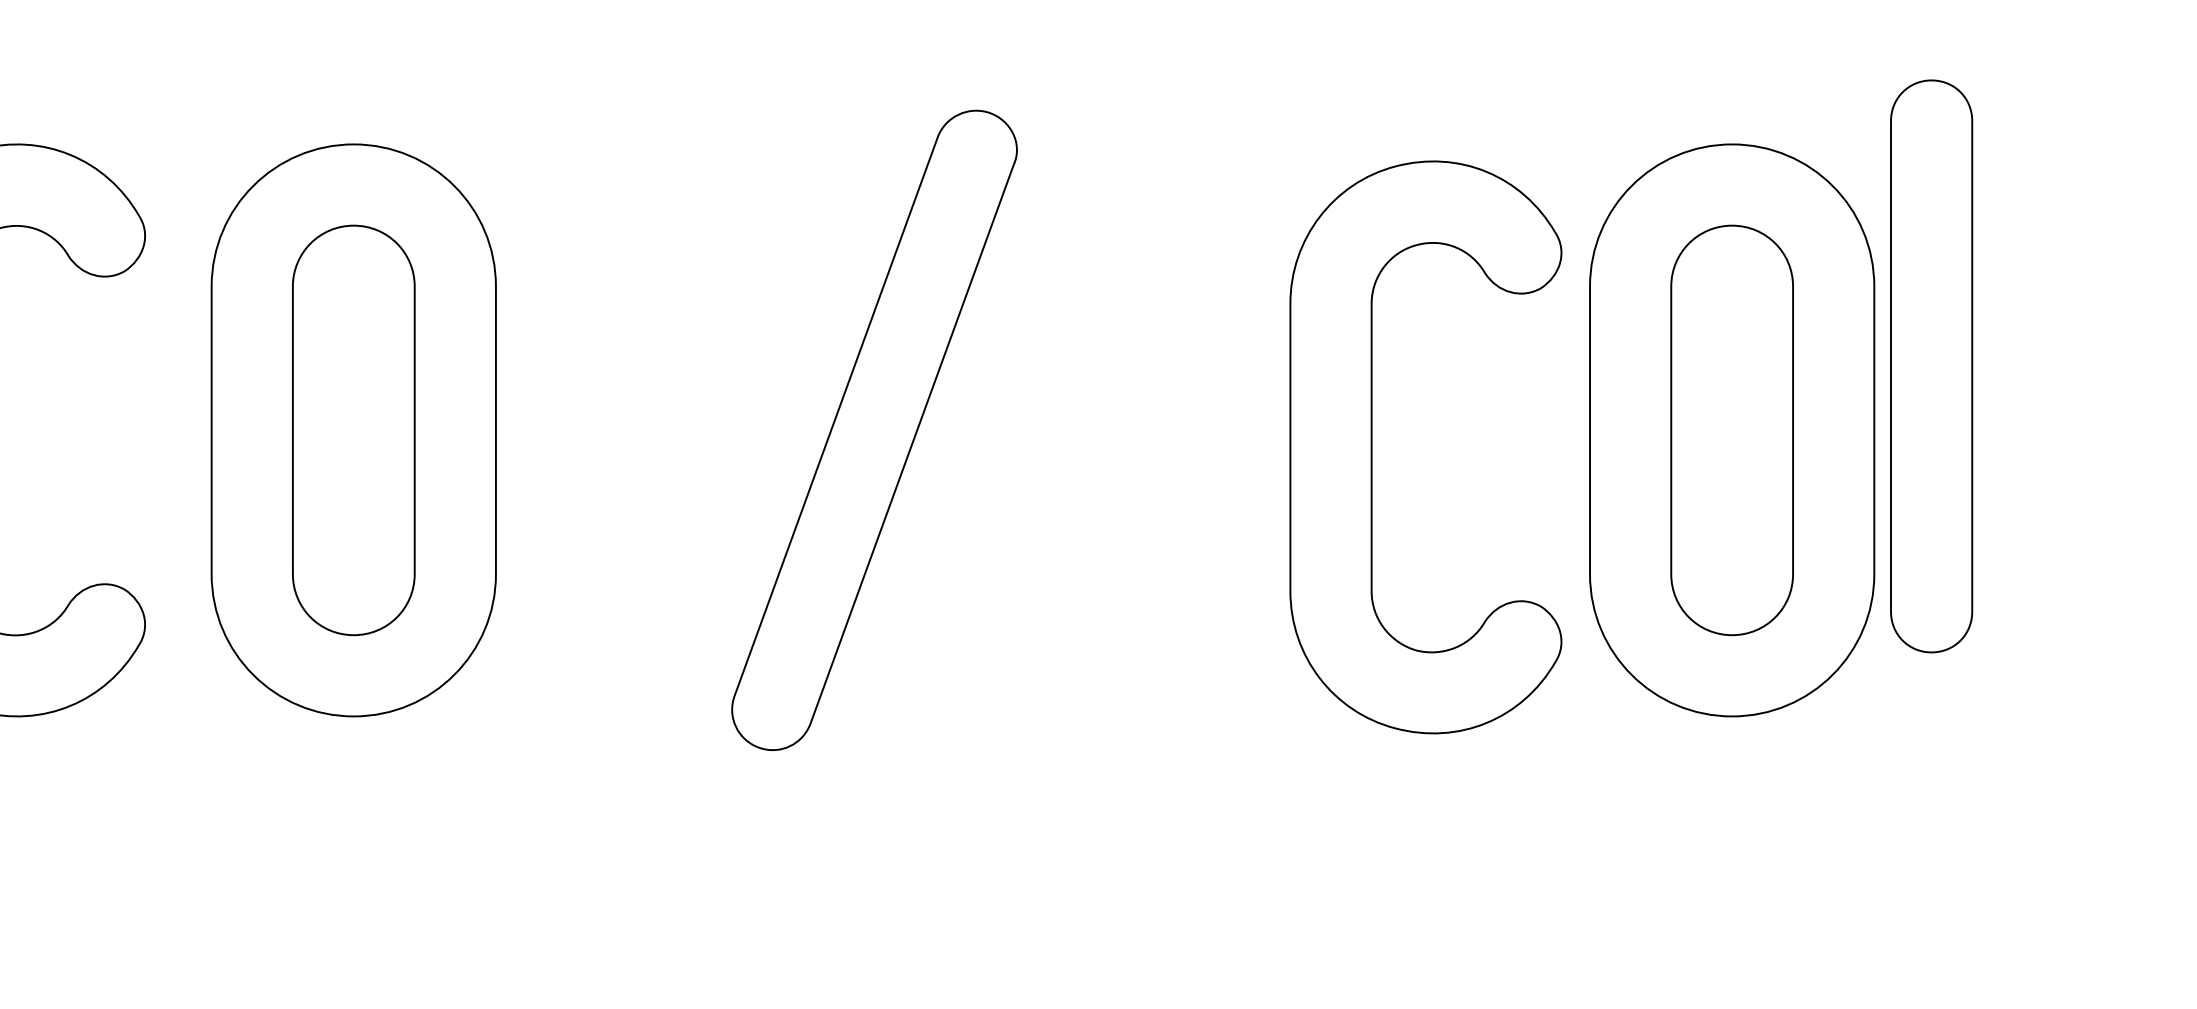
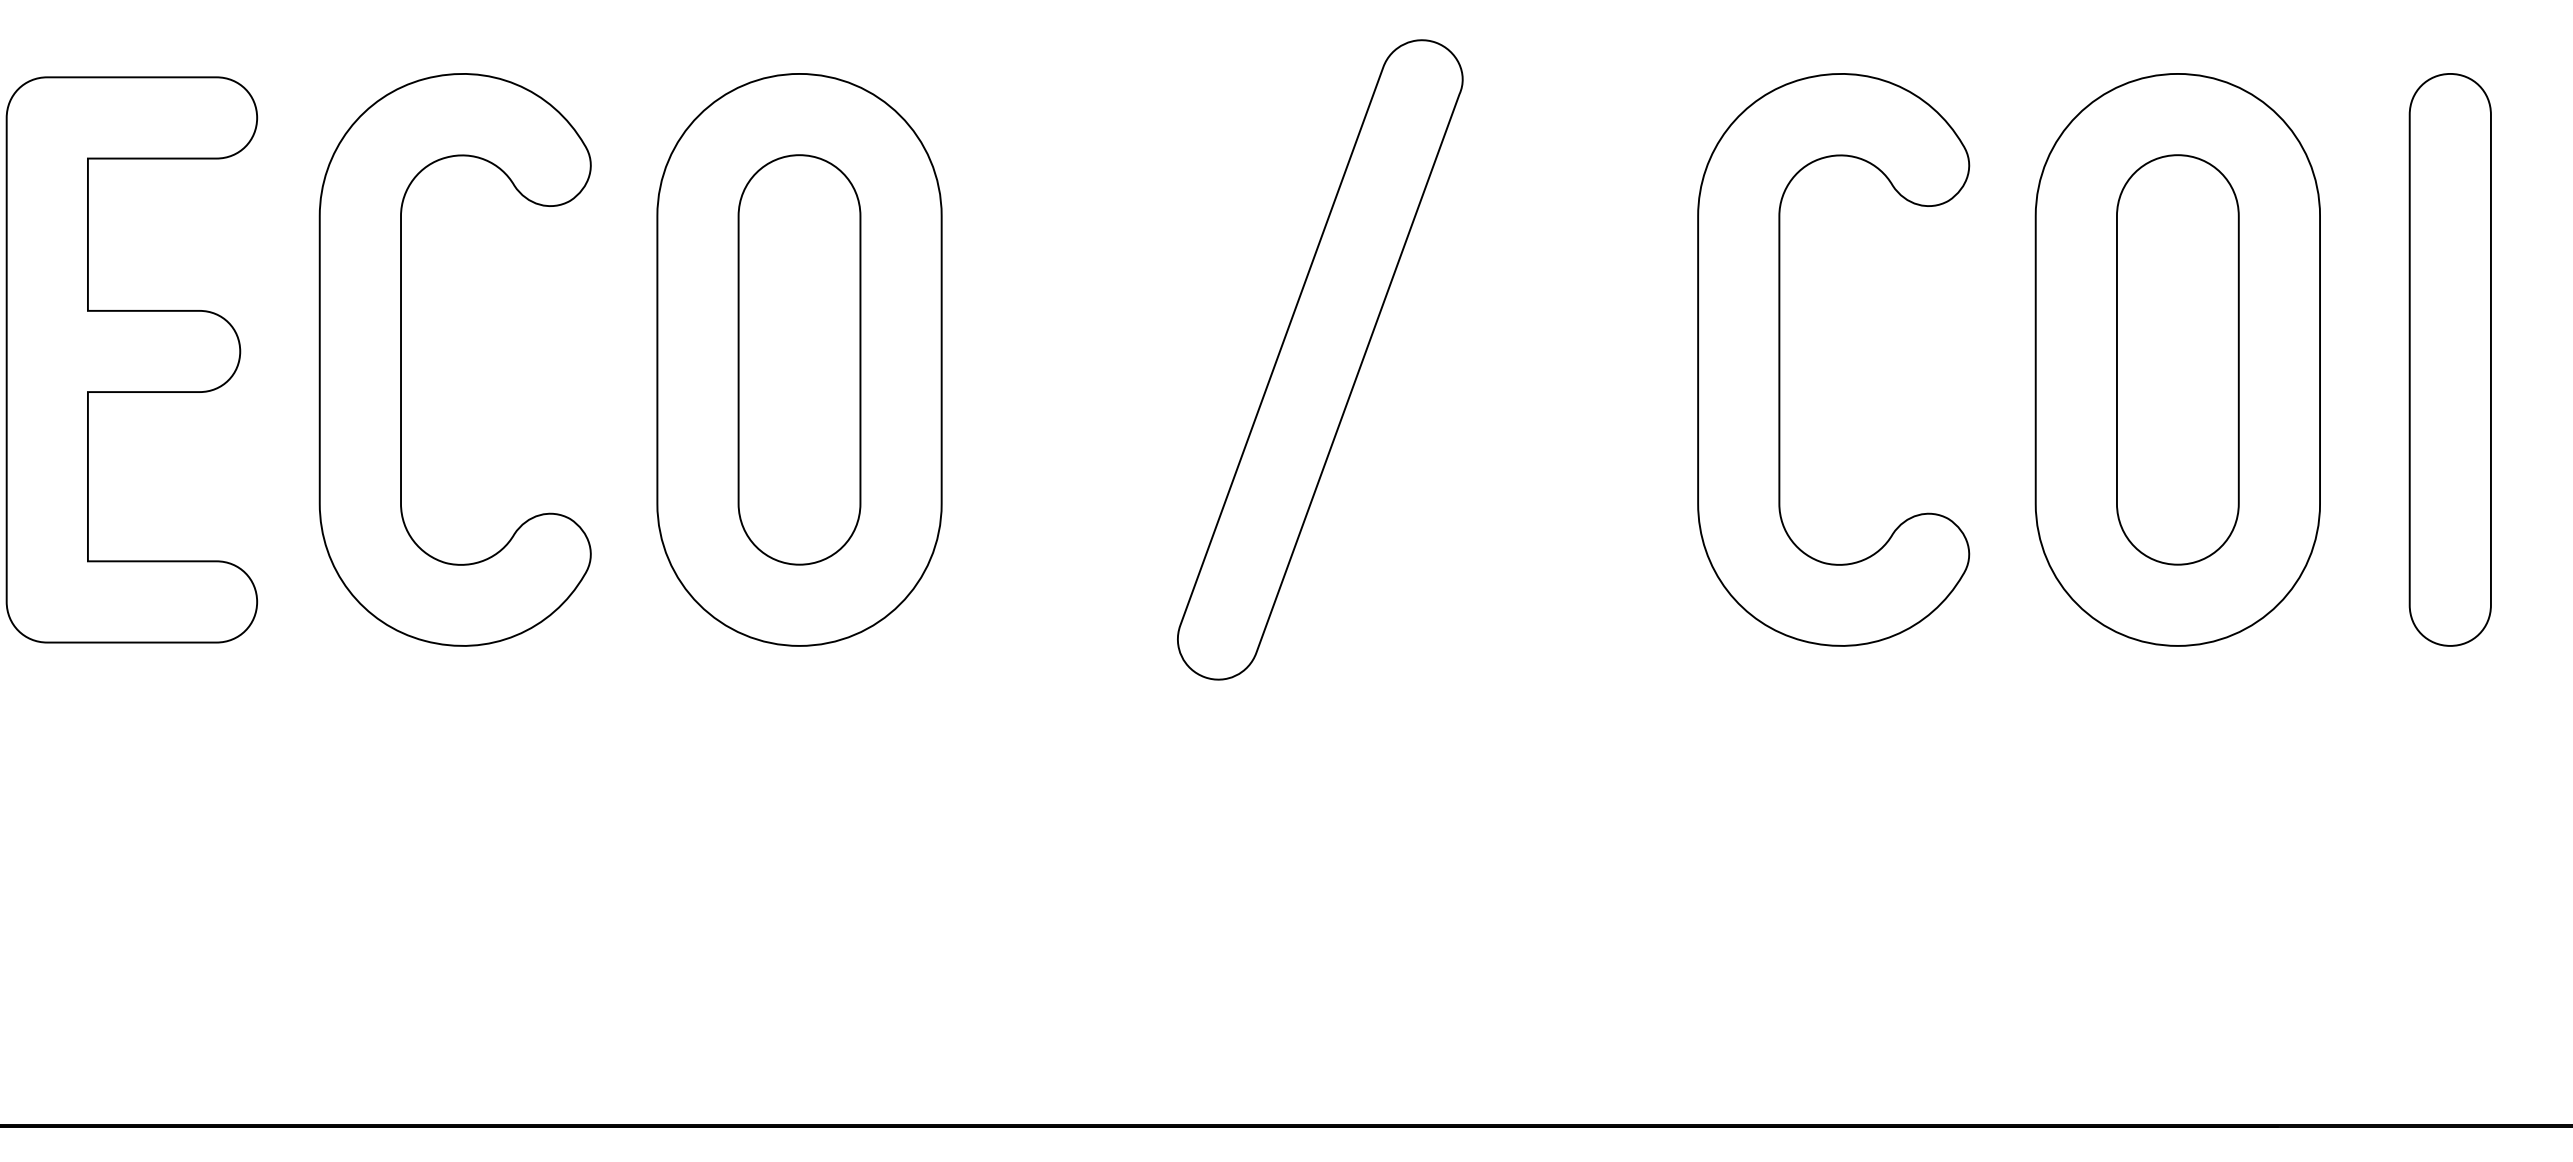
part: (1930, 365) -> (2449, 359), moved
part: (1372, 446) -> (1780, 359), moved

